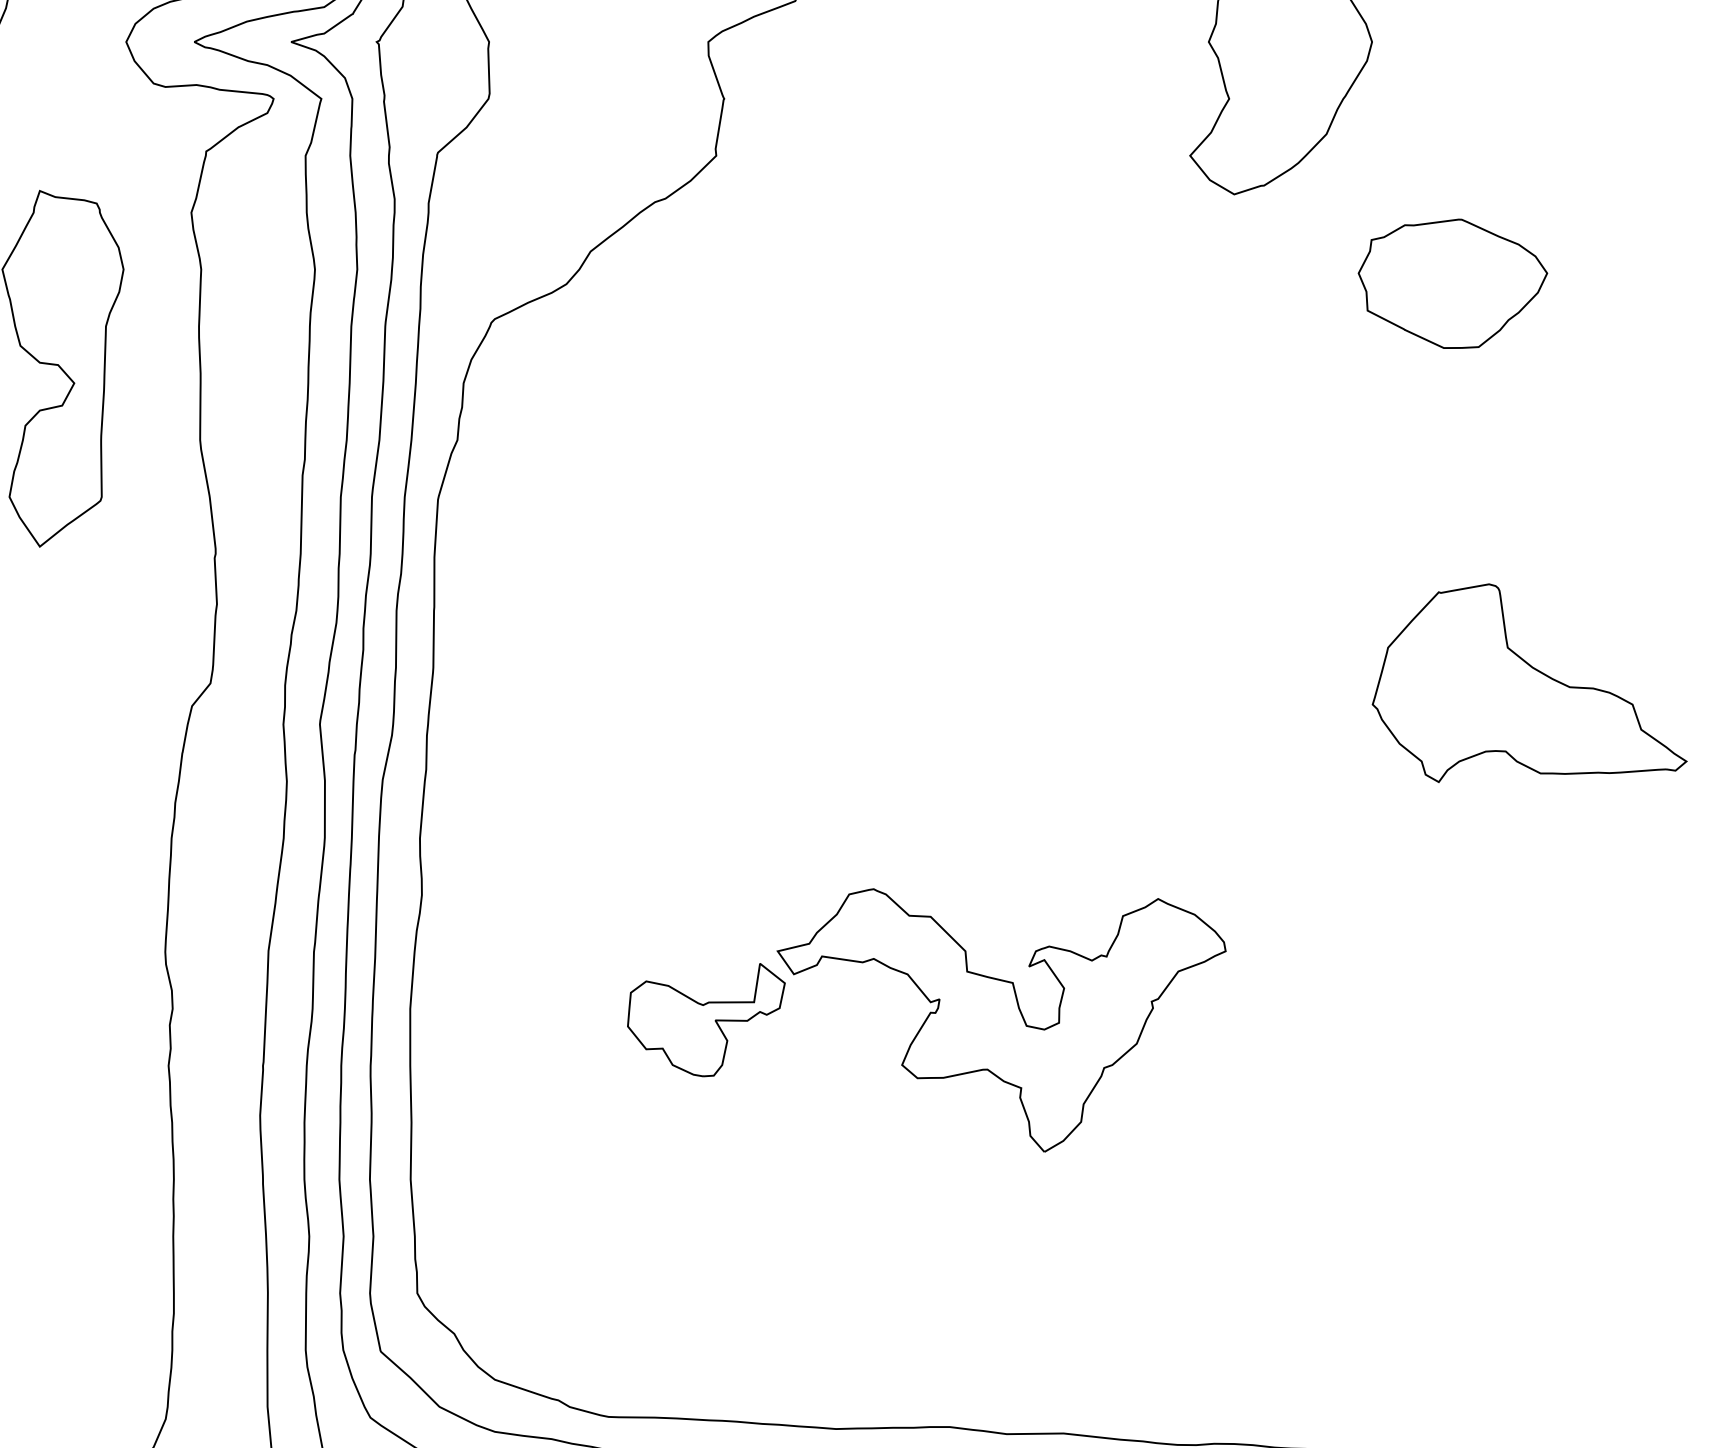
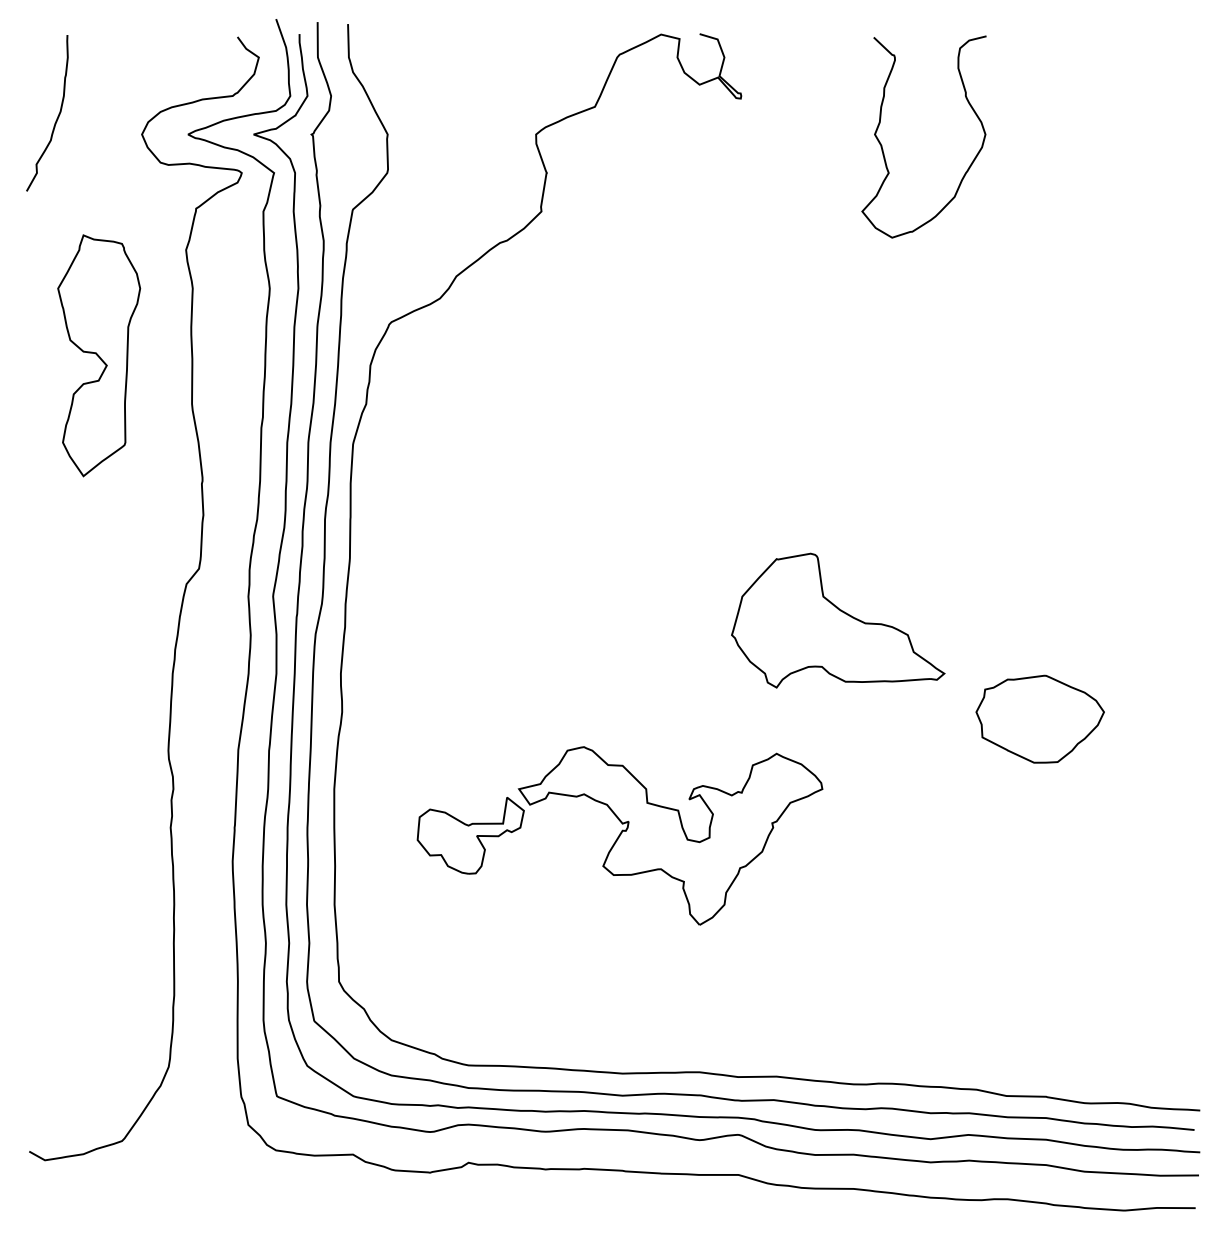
part: (1451, 282) -> (1039, 718), moved
part: (1530, 682) -> (838, 620), moved
part: (926, 1019) -> (619, 835), moved

